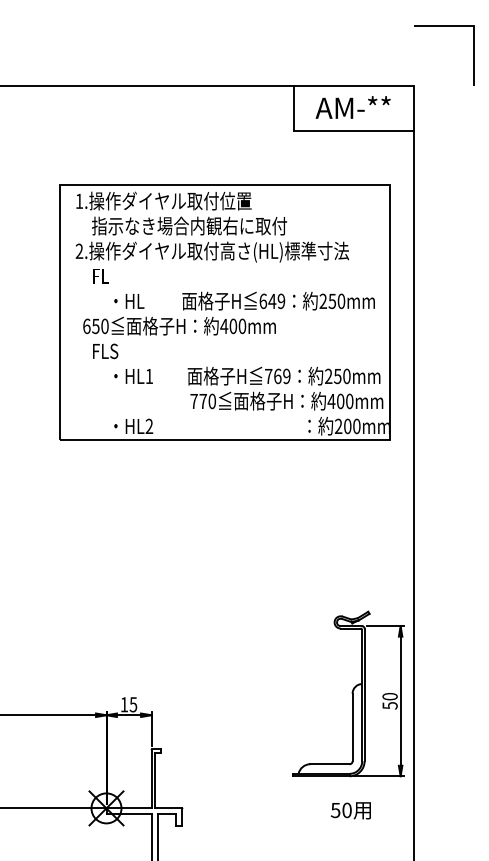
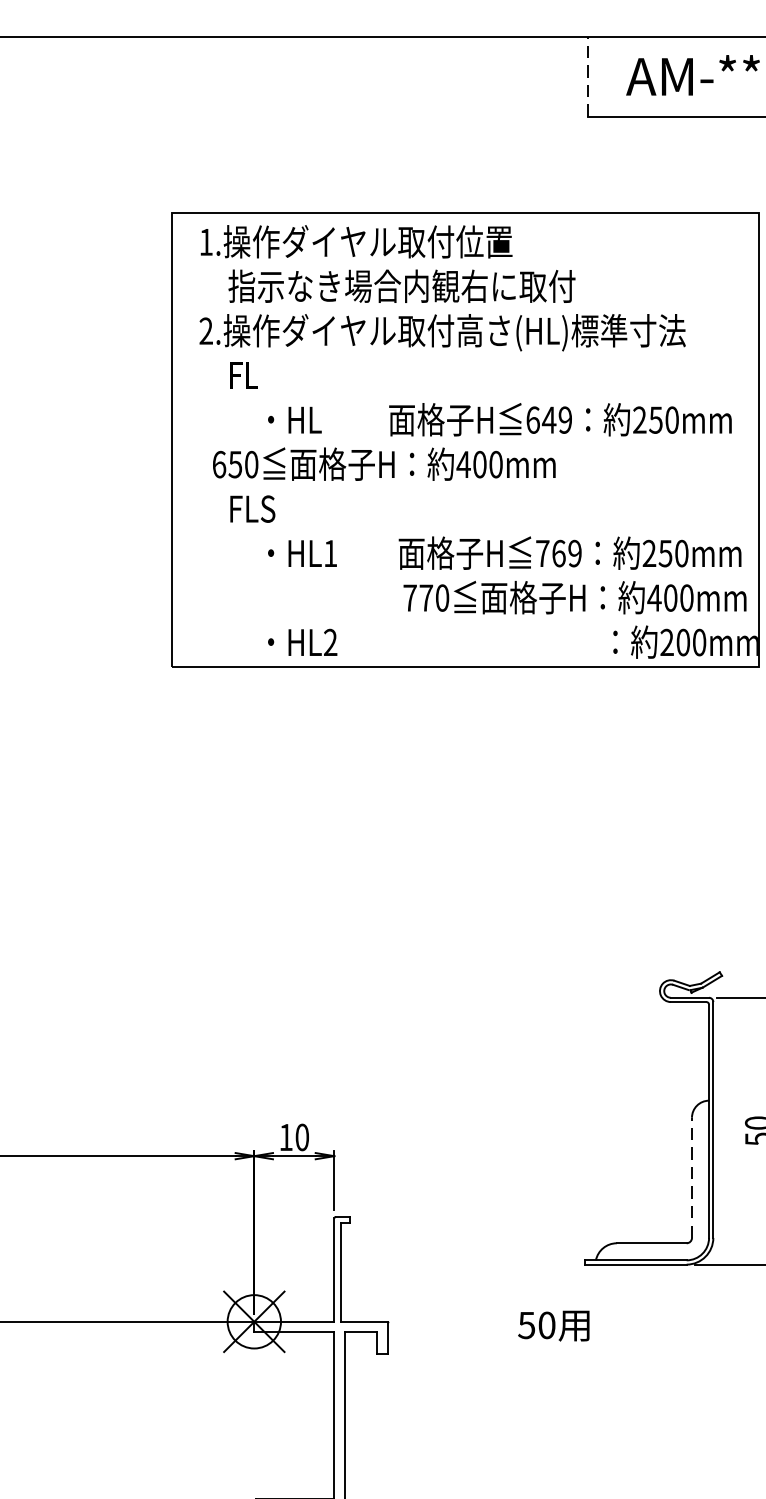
line: (294, 108) -> (588, 77), solid -> dashed
text: (133, 704) -> (302, 1137), 15 -> 10
line: (352, 727) -> (691, 1177), solid -> dashed
text: (350, 810) -> (553, 1325), moved

